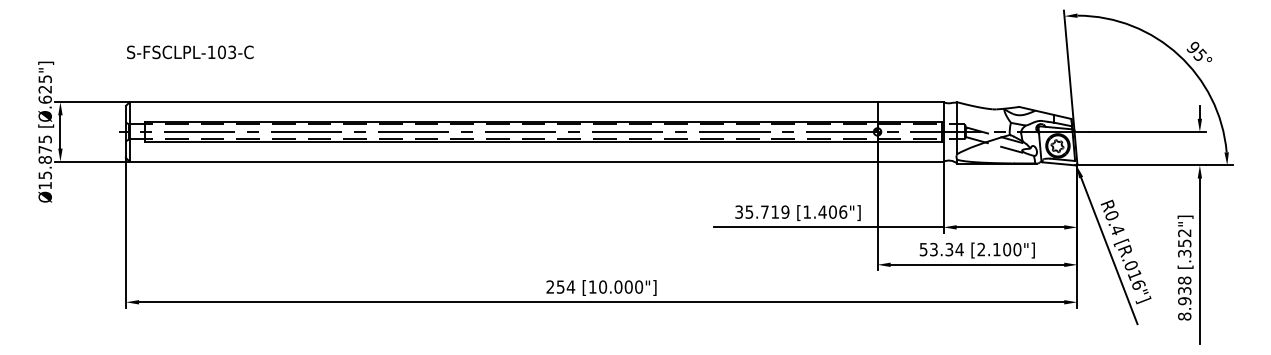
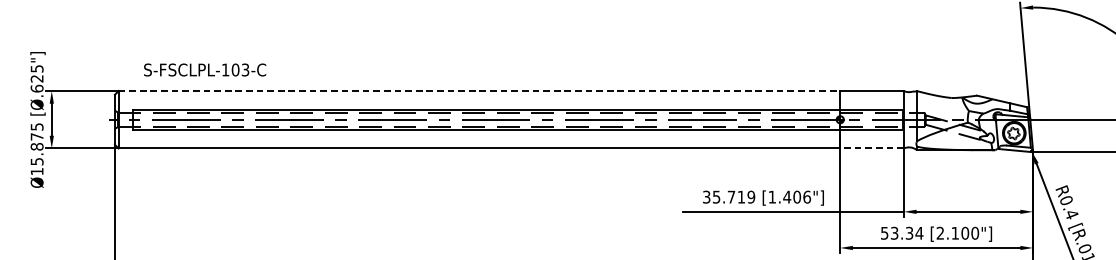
text: (190, 52) -> (205, 70), moved
line: (503, 102) -> (479, 91), solid -> dashed
line: (910, 161) -> (872, 148), solid -> dashed

